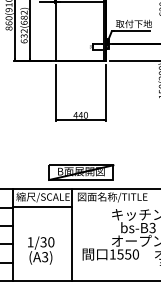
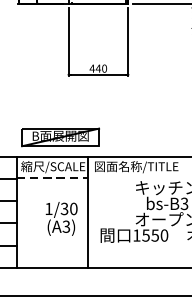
part: (81, 172) -> (60, 137), moved
line: (42, 206) -> (52, 178), solid -> dashed
text: (41, 250) -> (62, 218), moved

